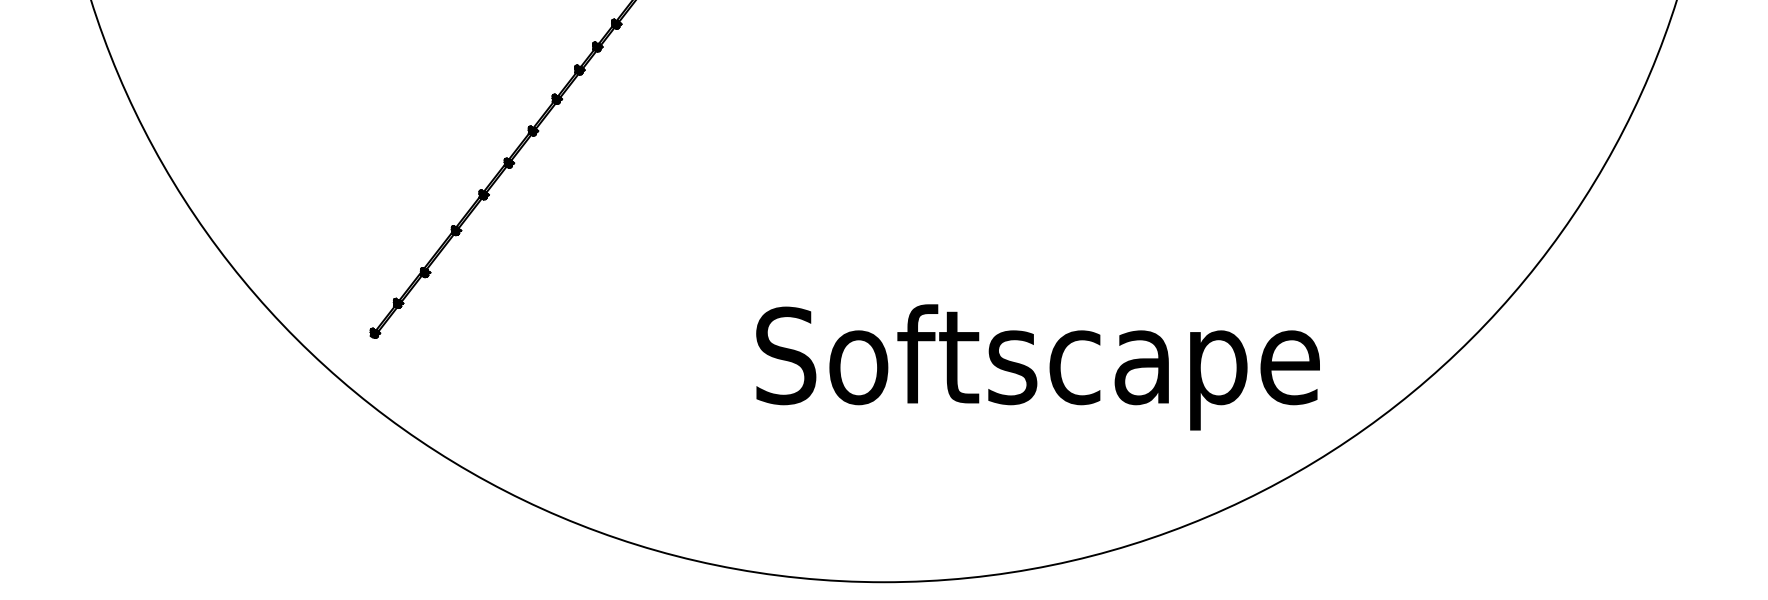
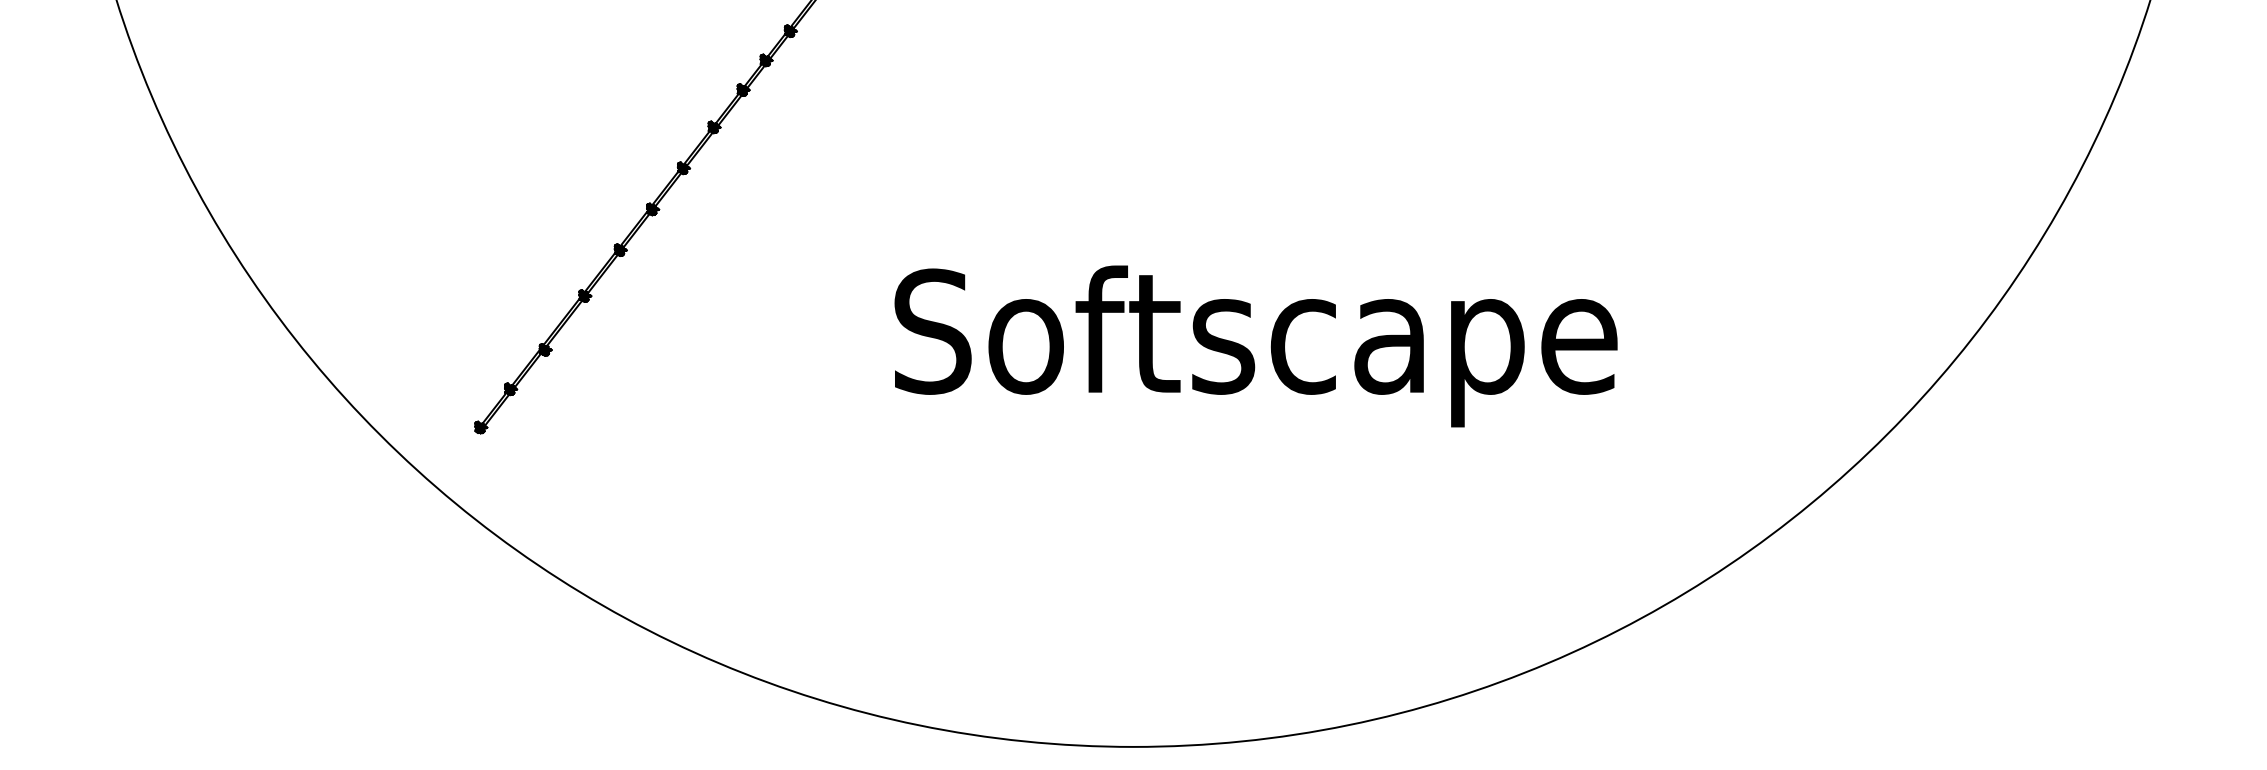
text: (1037, 367) -> (1255, 346), moved

